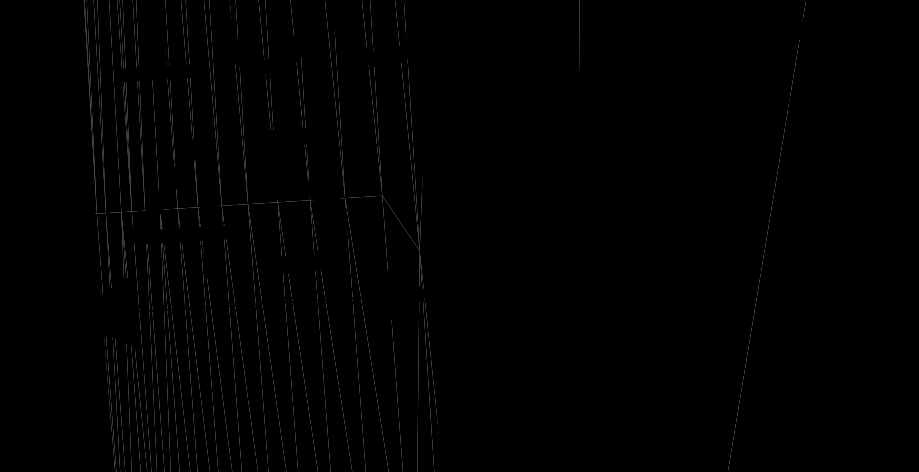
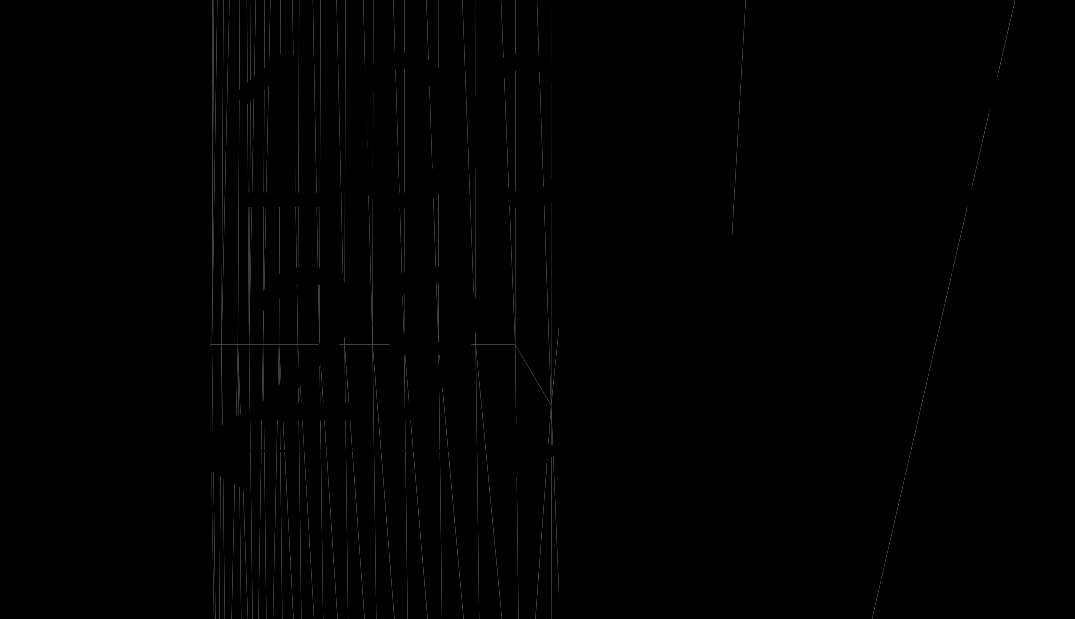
text: (238, 203) -> (362, 343), 45 -> 29

